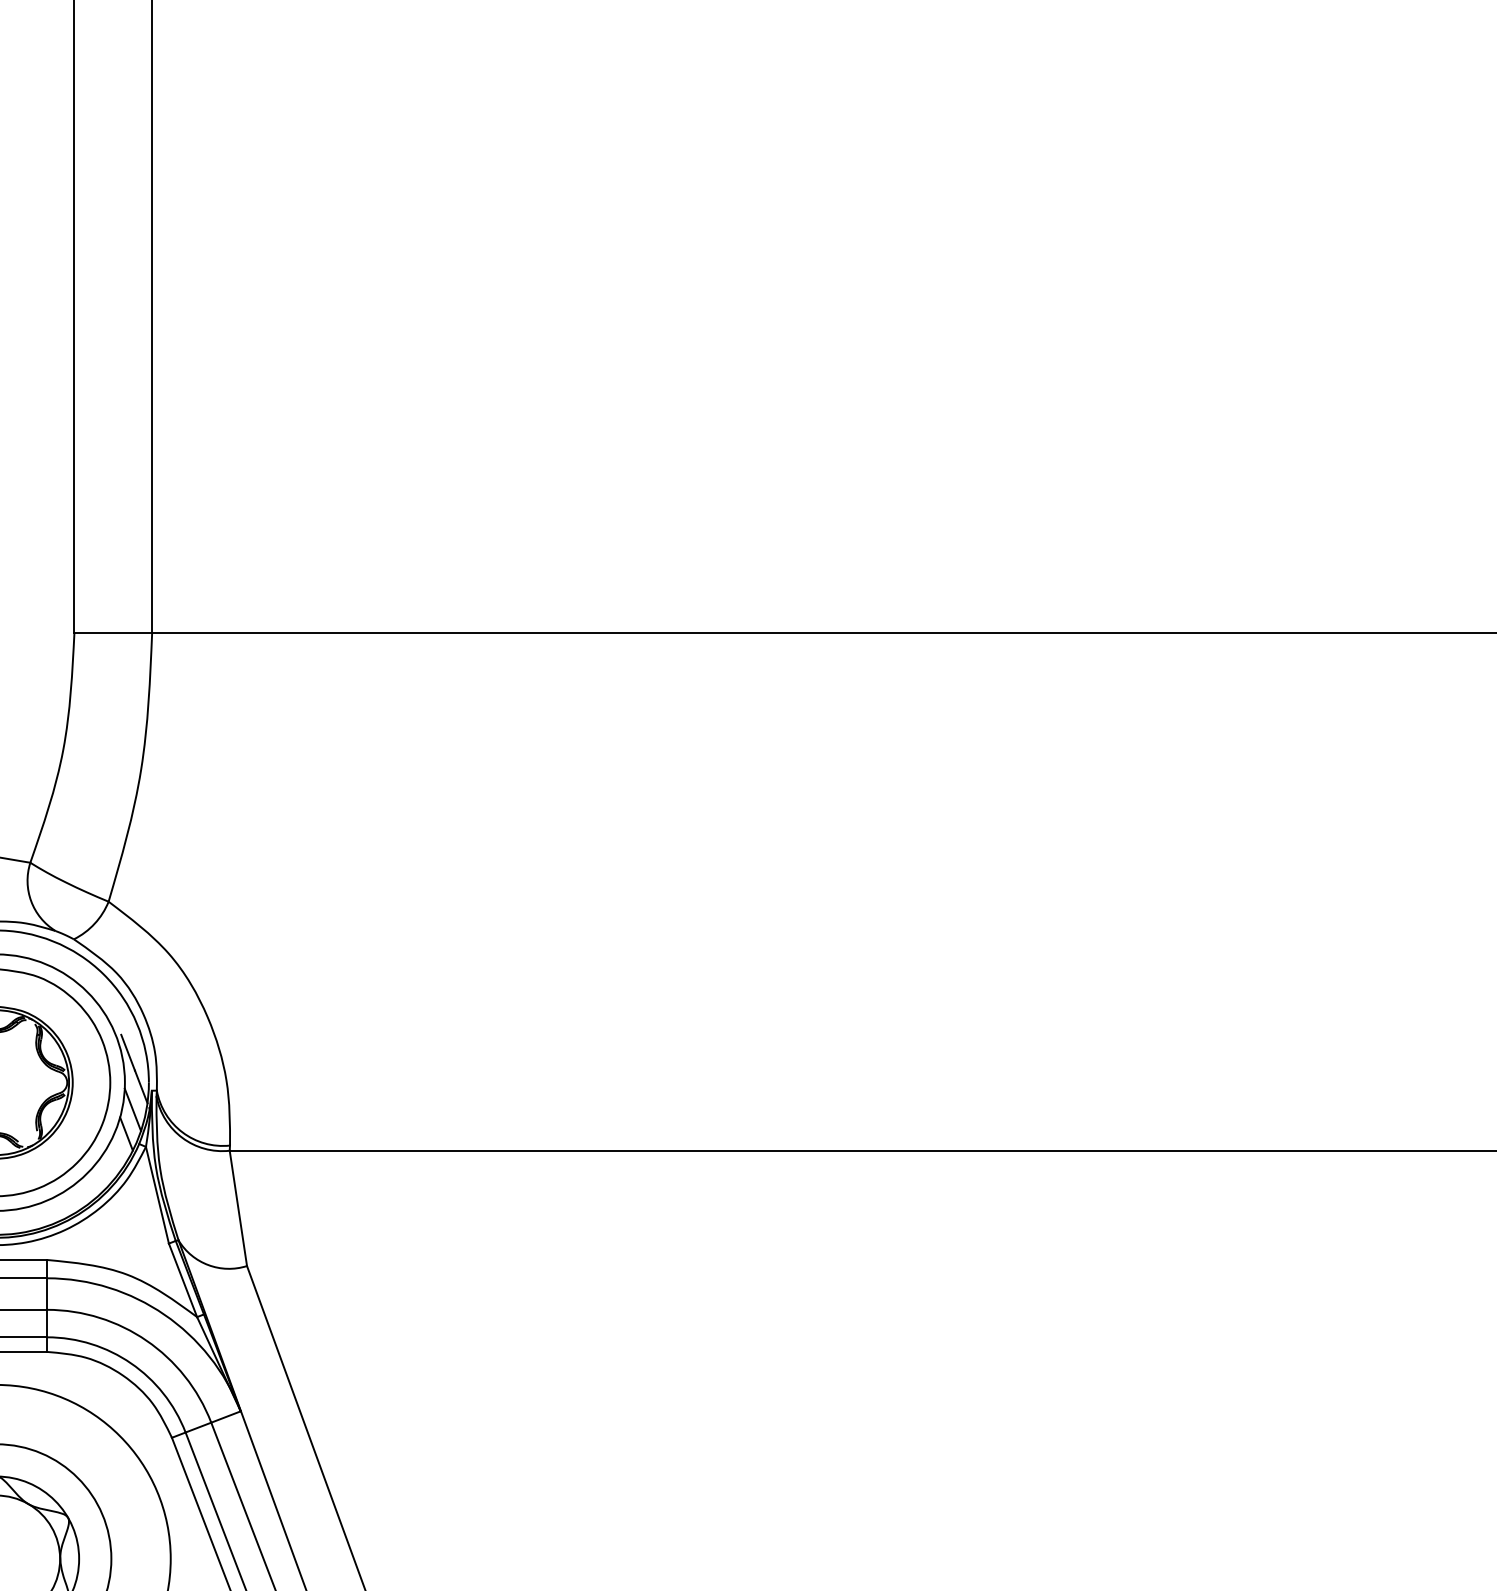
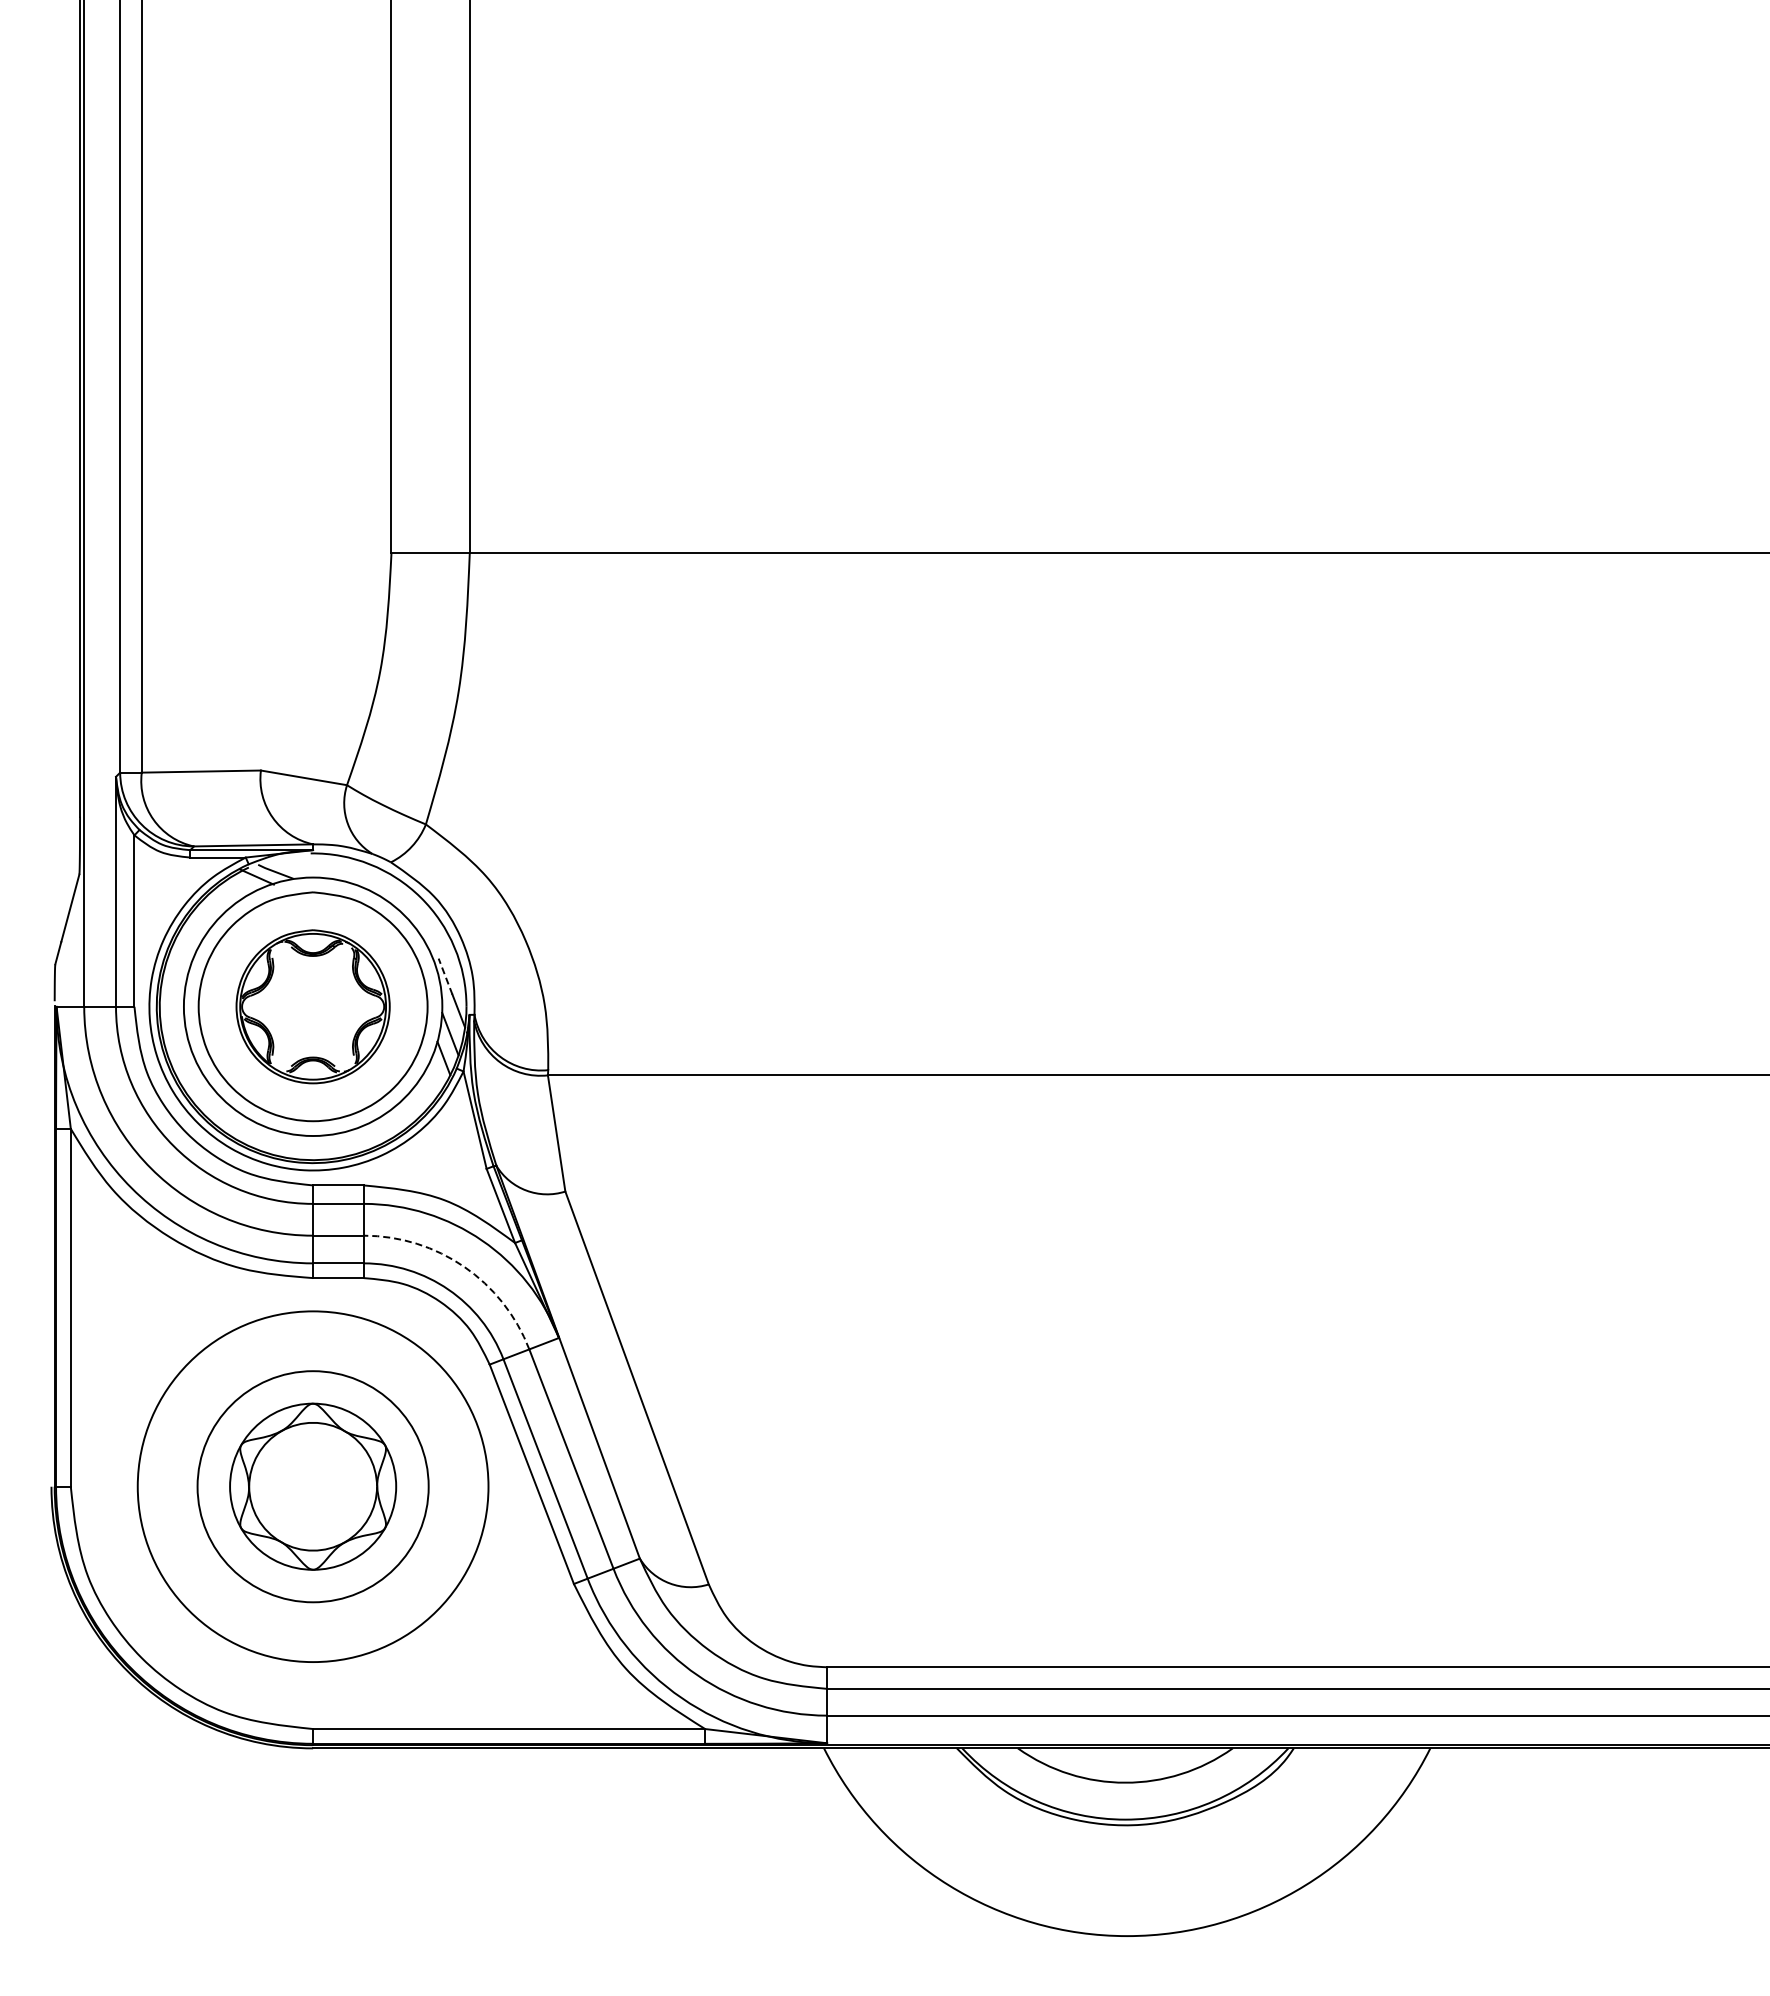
line: (128, 1052) -> (445, 976), solid -> dashed
arc: (146, 1340) -> (464, 1266), solid -> dashed

